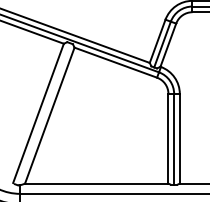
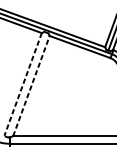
line: (38, 113) -> (23, 84), solid -> dashed
line: (49, 115) -> (31, 85), solid -> dashed

